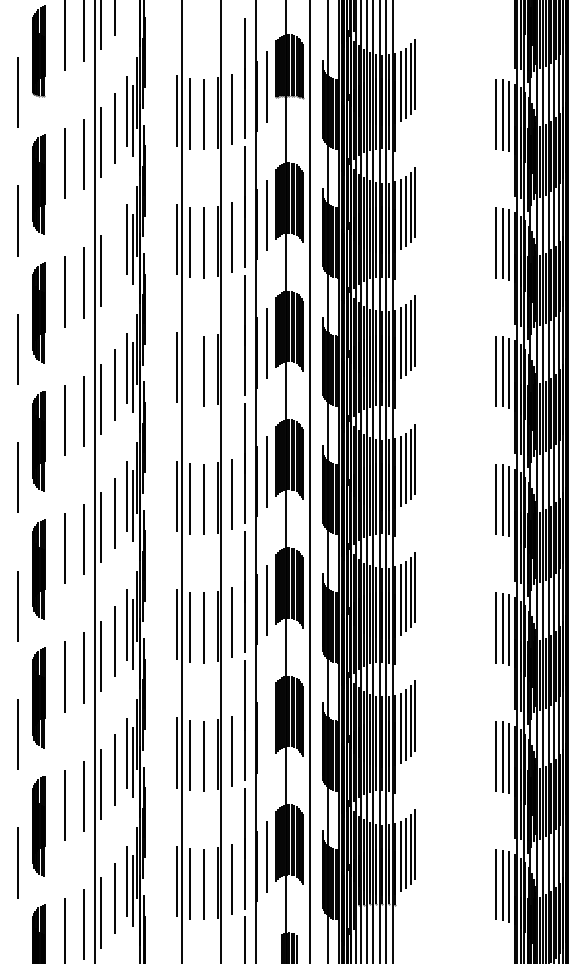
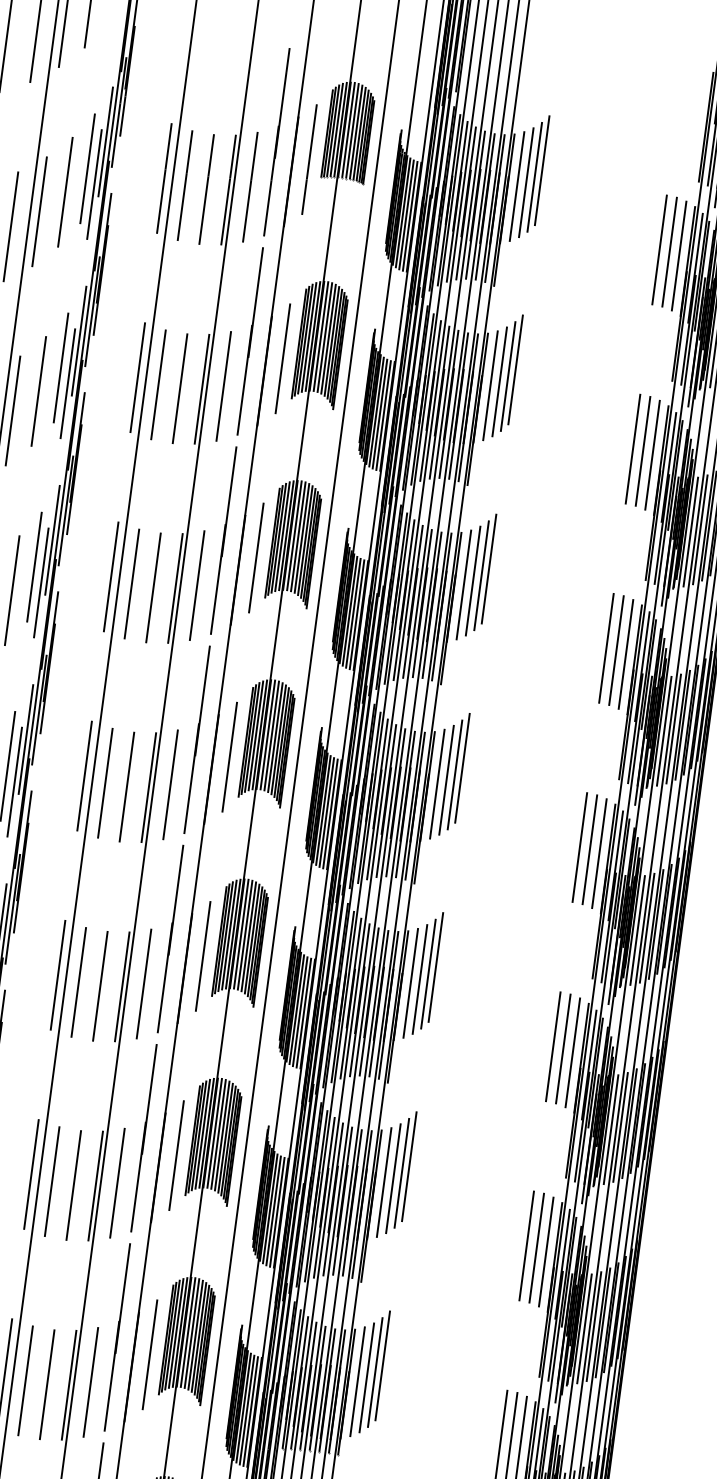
line: (115, 256) -> (39, 391), added
line: (231, 365) -> (196, 584), added
line: (190, 370) -> (131, 583), added
line: (267, 728) -> (177, 1155), added

